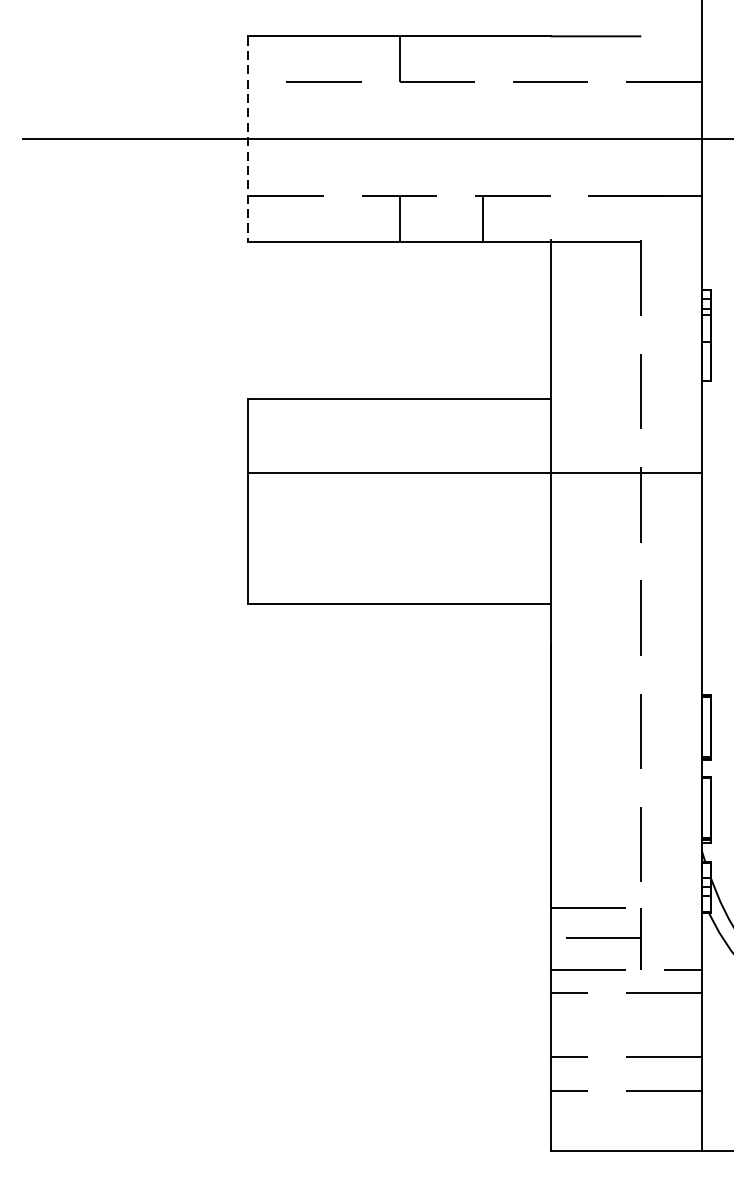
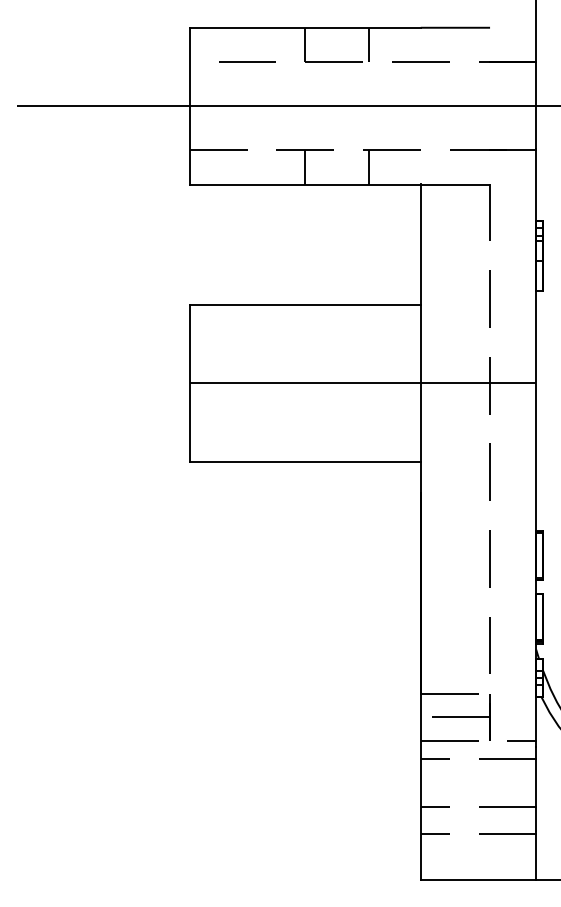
line: (482, 58) -> (368, 44), added
line: (247, 139) -> (189, 106), dashed -> solid
line: (474, 473) -> (362, 383), moved

